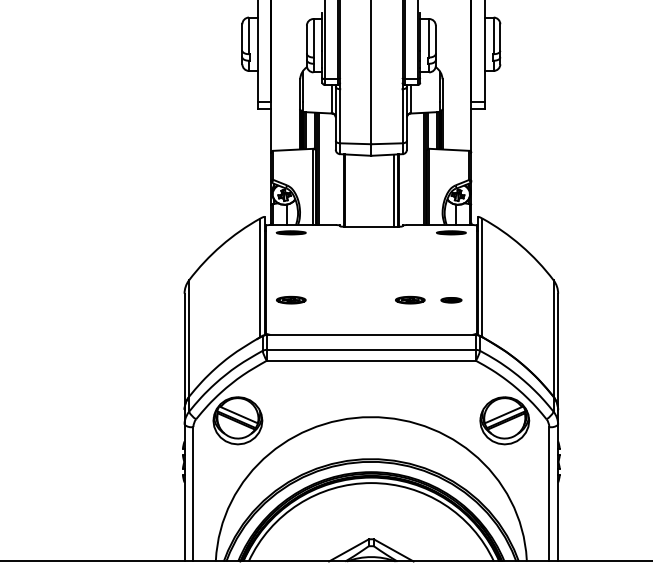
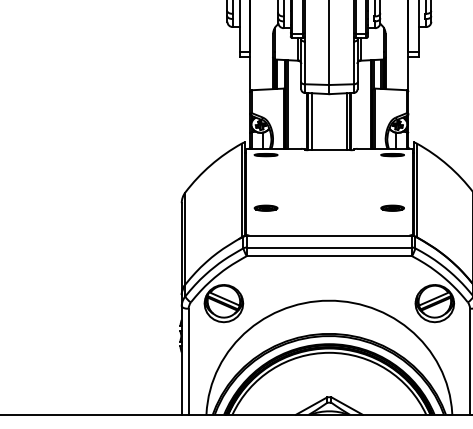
line: (349, 190) -> (312, 121), added
part: (410, 300) -> (360, 208), removed
part: (451, 300) -> (392, 208), size x1.43

